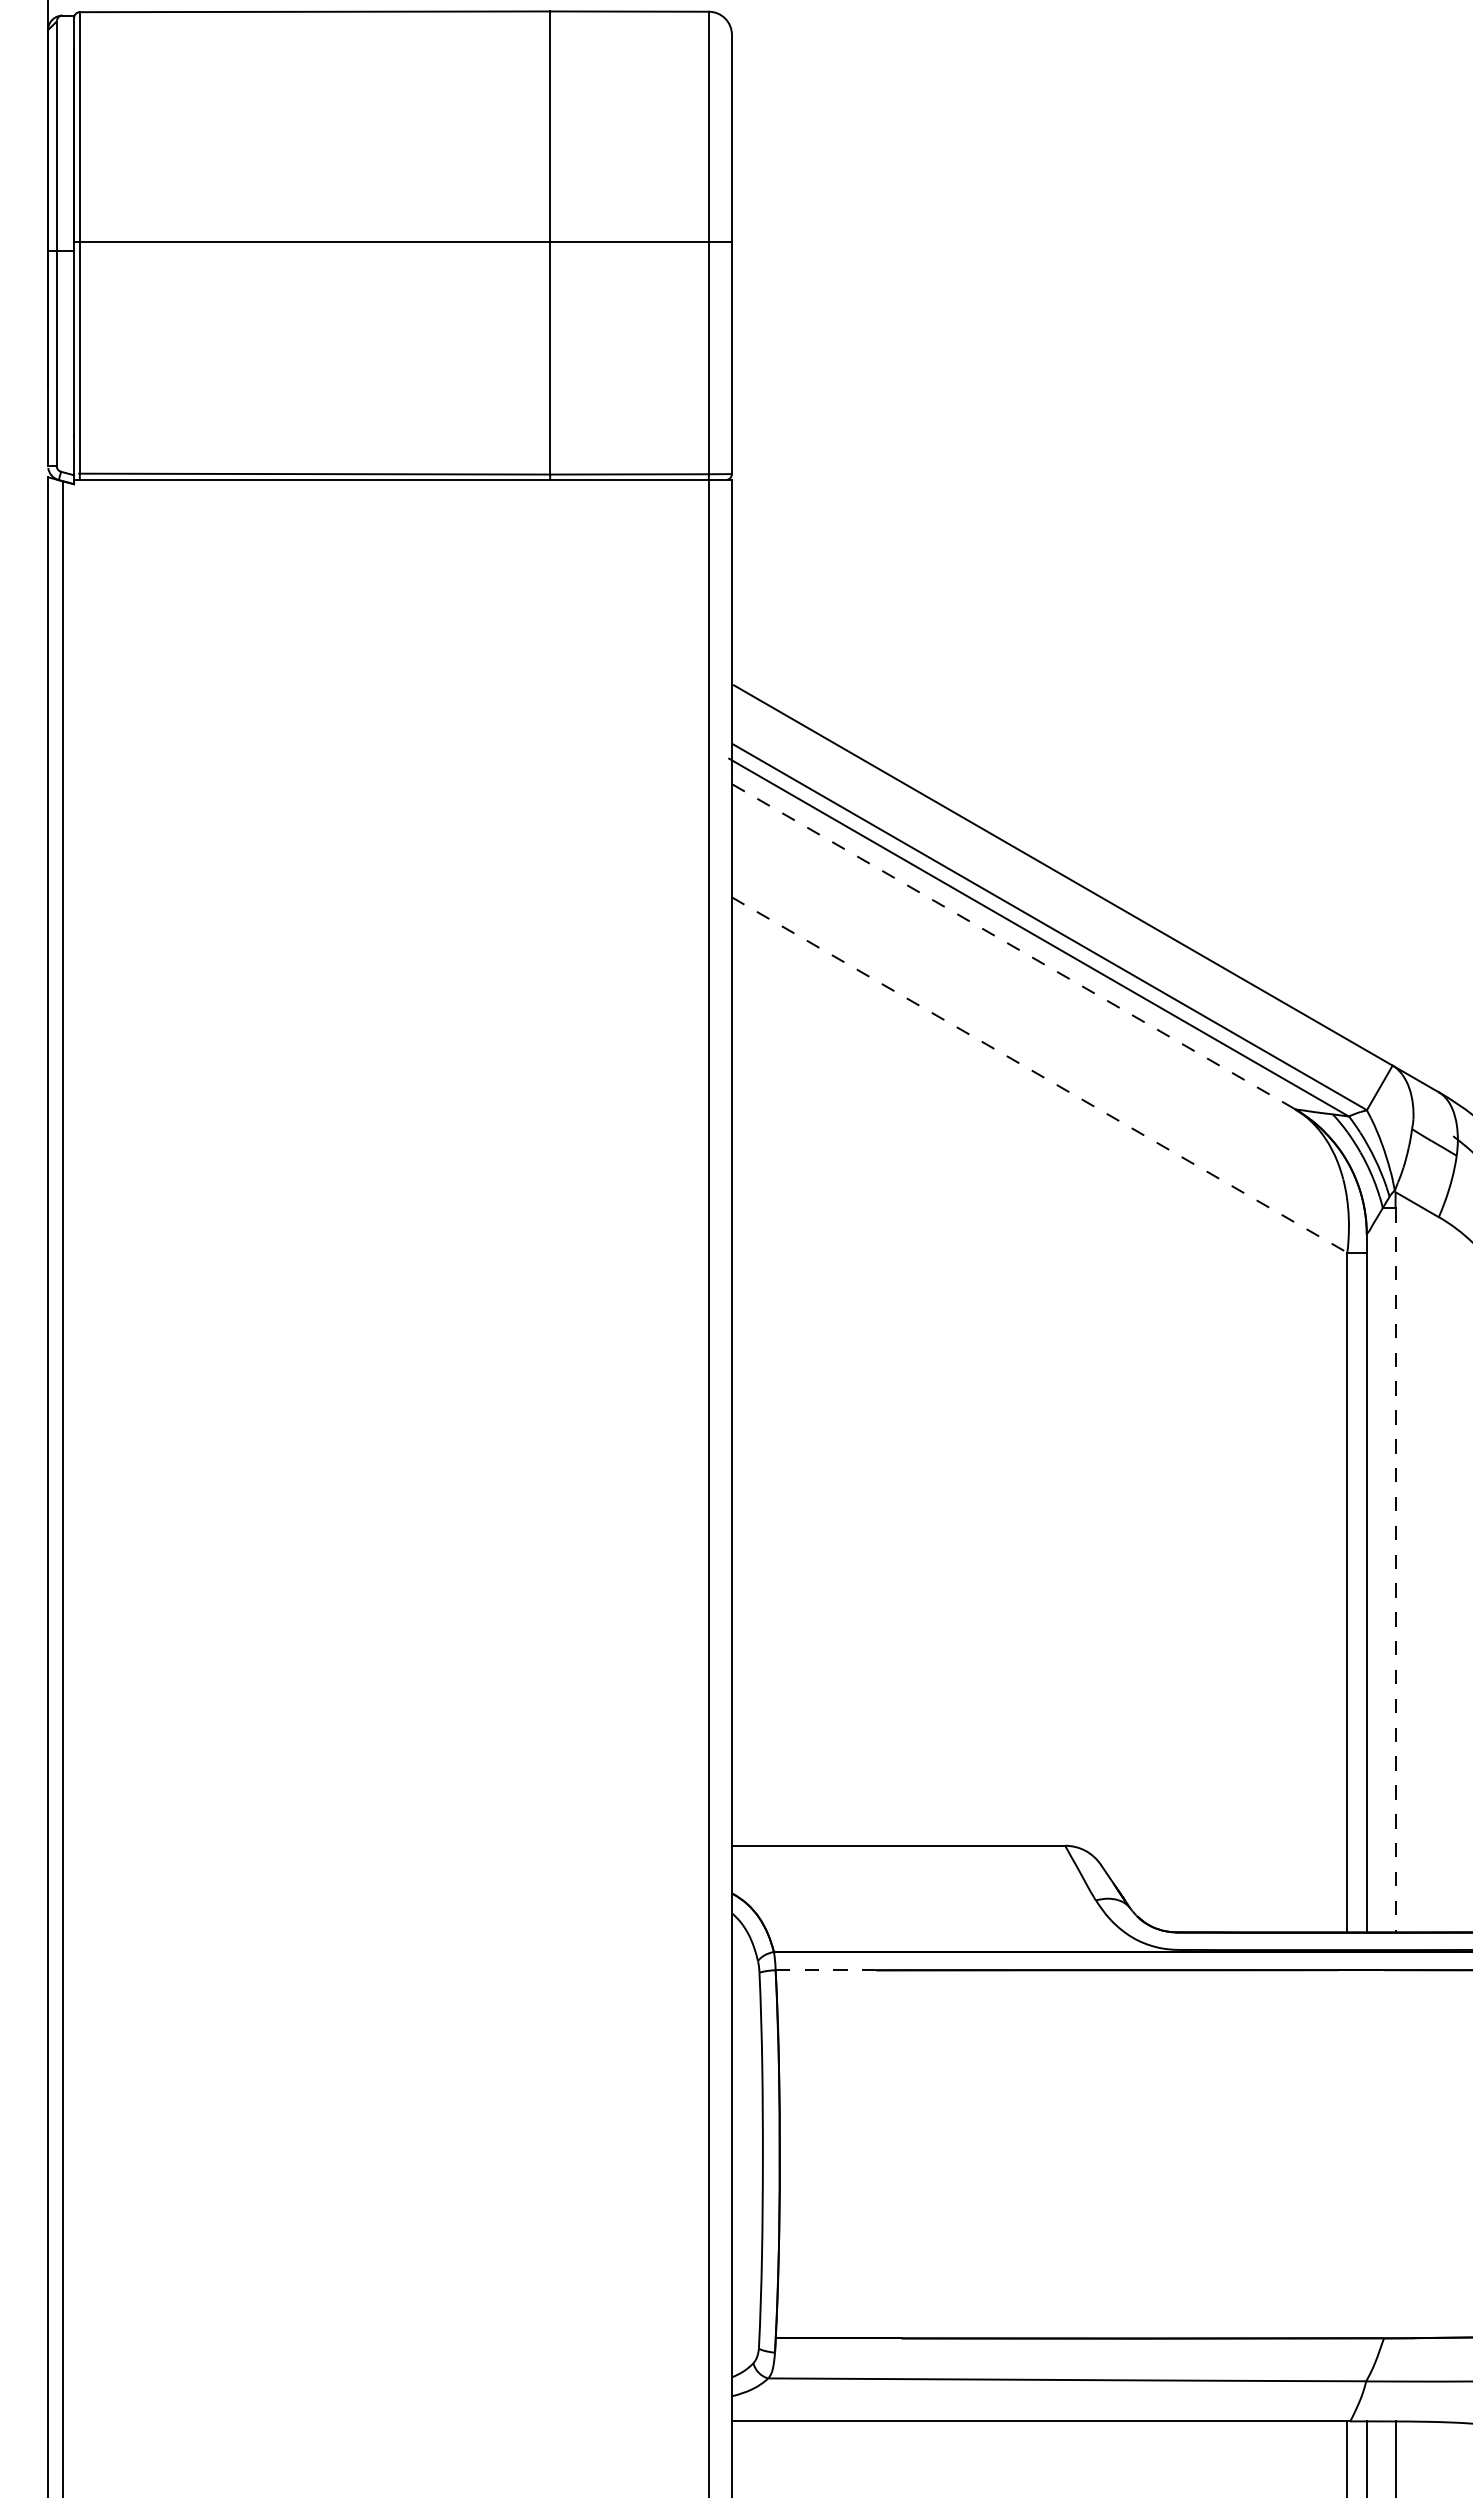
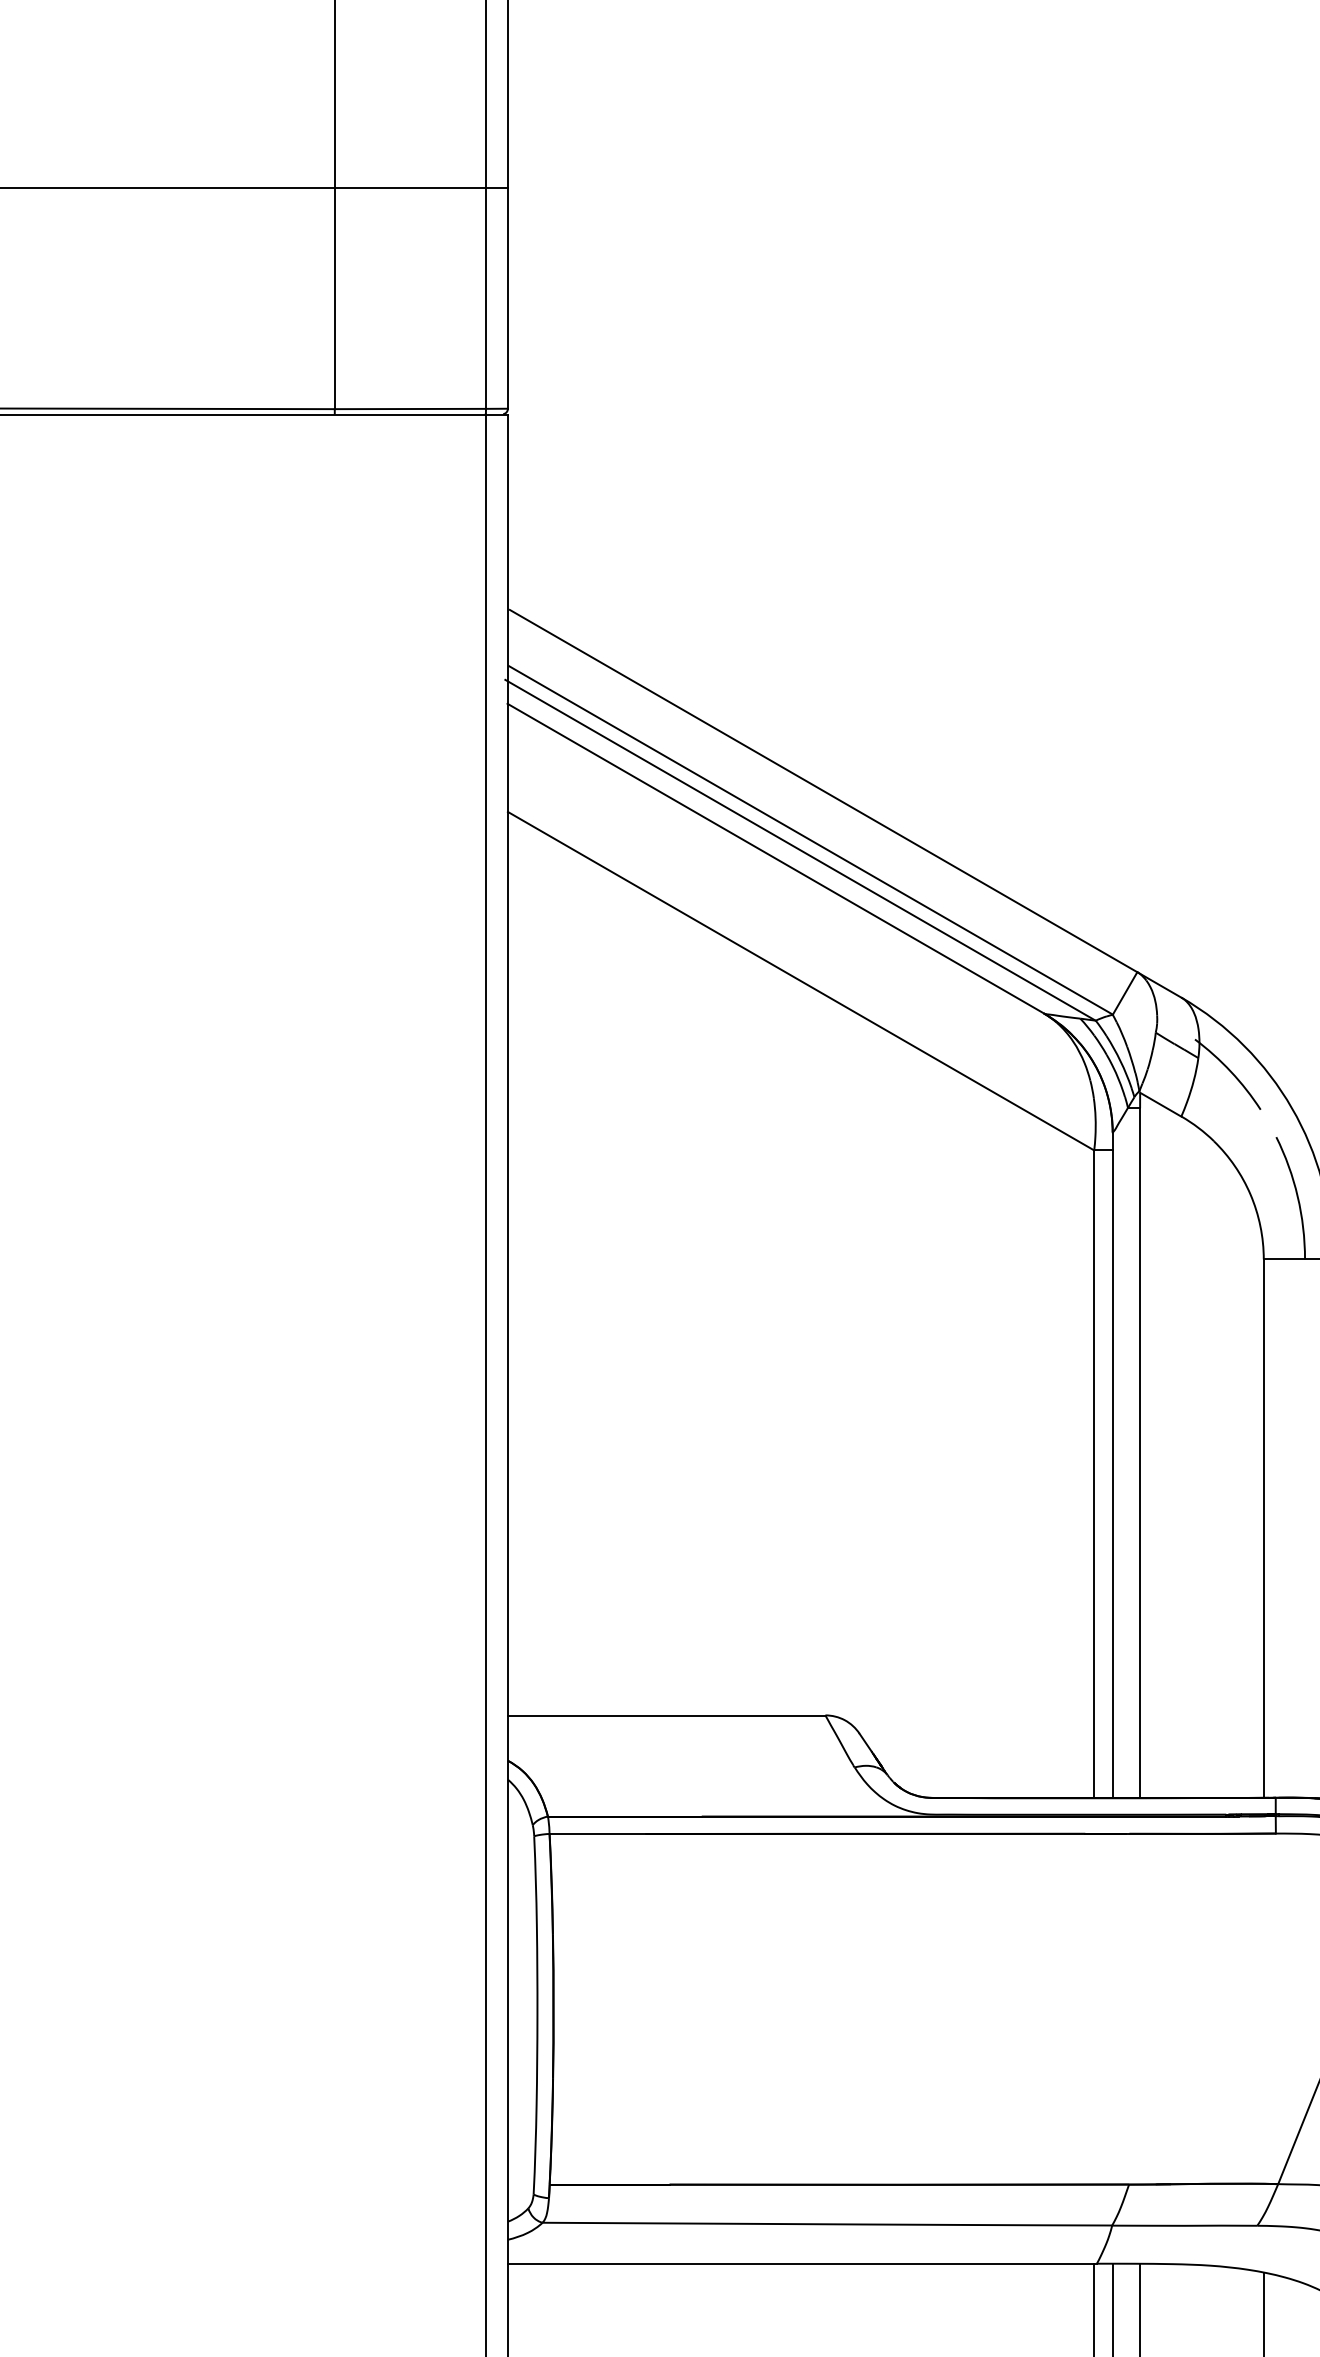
line: (1012, 946) -> (775, 858), dashed -> solid
line: (1040, 1075) -> (801, 981), dashed -> solid
line: (1395, 1570) -> (1140, 1453), dashed -> solid
line: (826, 1970) -> (598, 1834), dashed -> solid

